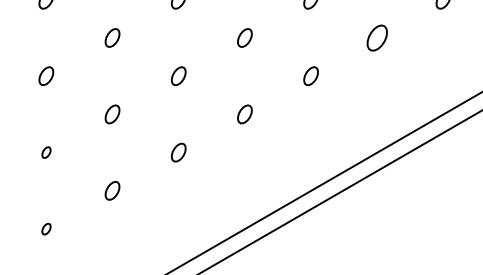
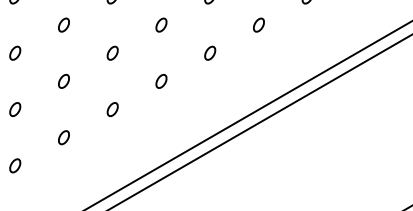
part: (376, 37) -> (258, 24), size x0.71
part: (46, 152) -> (15, 109), size x1.67
part: (46, 228) -> (15, 165), size x1.67

